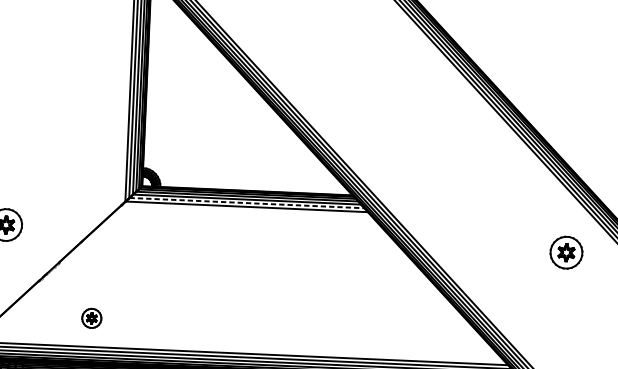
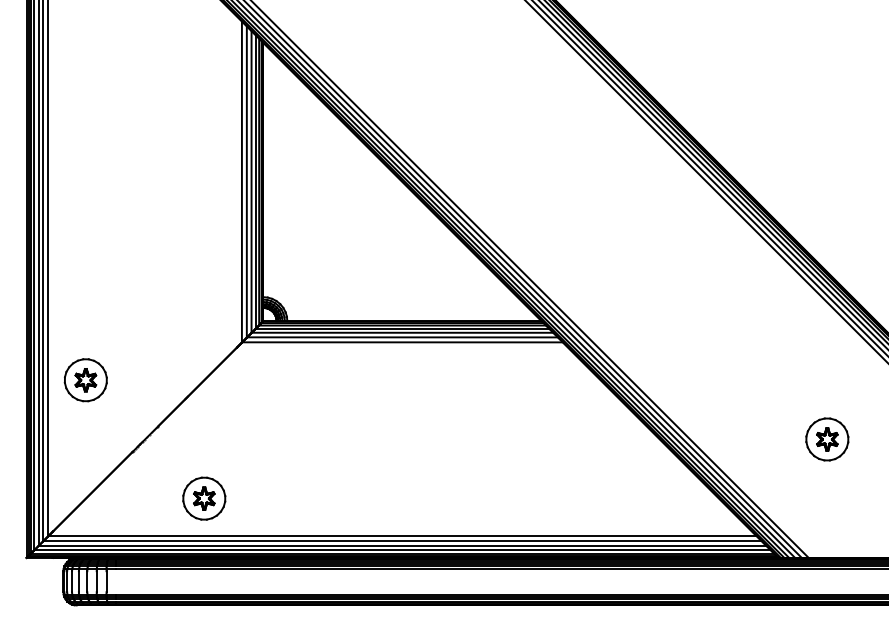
line: (247, 203) -> (403, 337), dashed -> solid
part: (566, 252) -> (827, 439), moved
part: (91, 318) -> (204, 498), size x1.67

